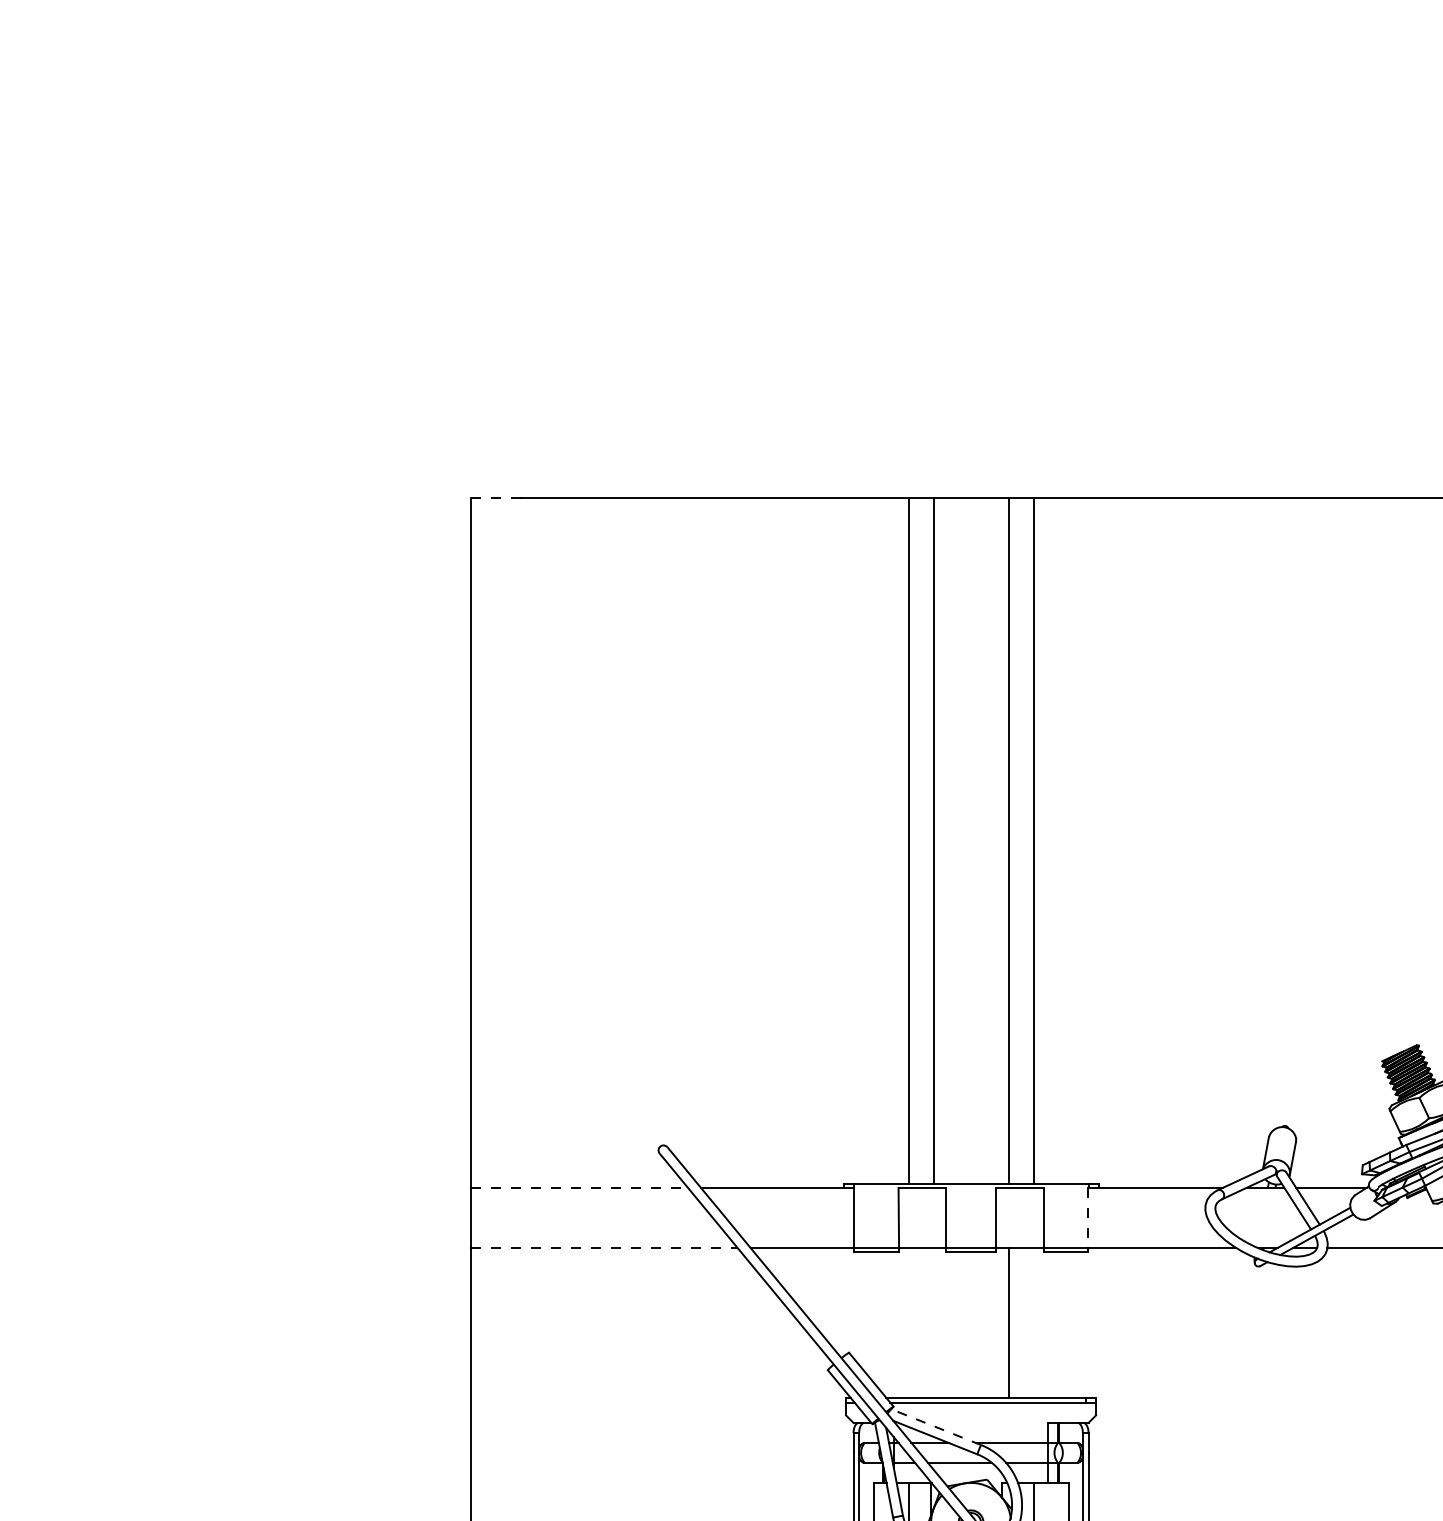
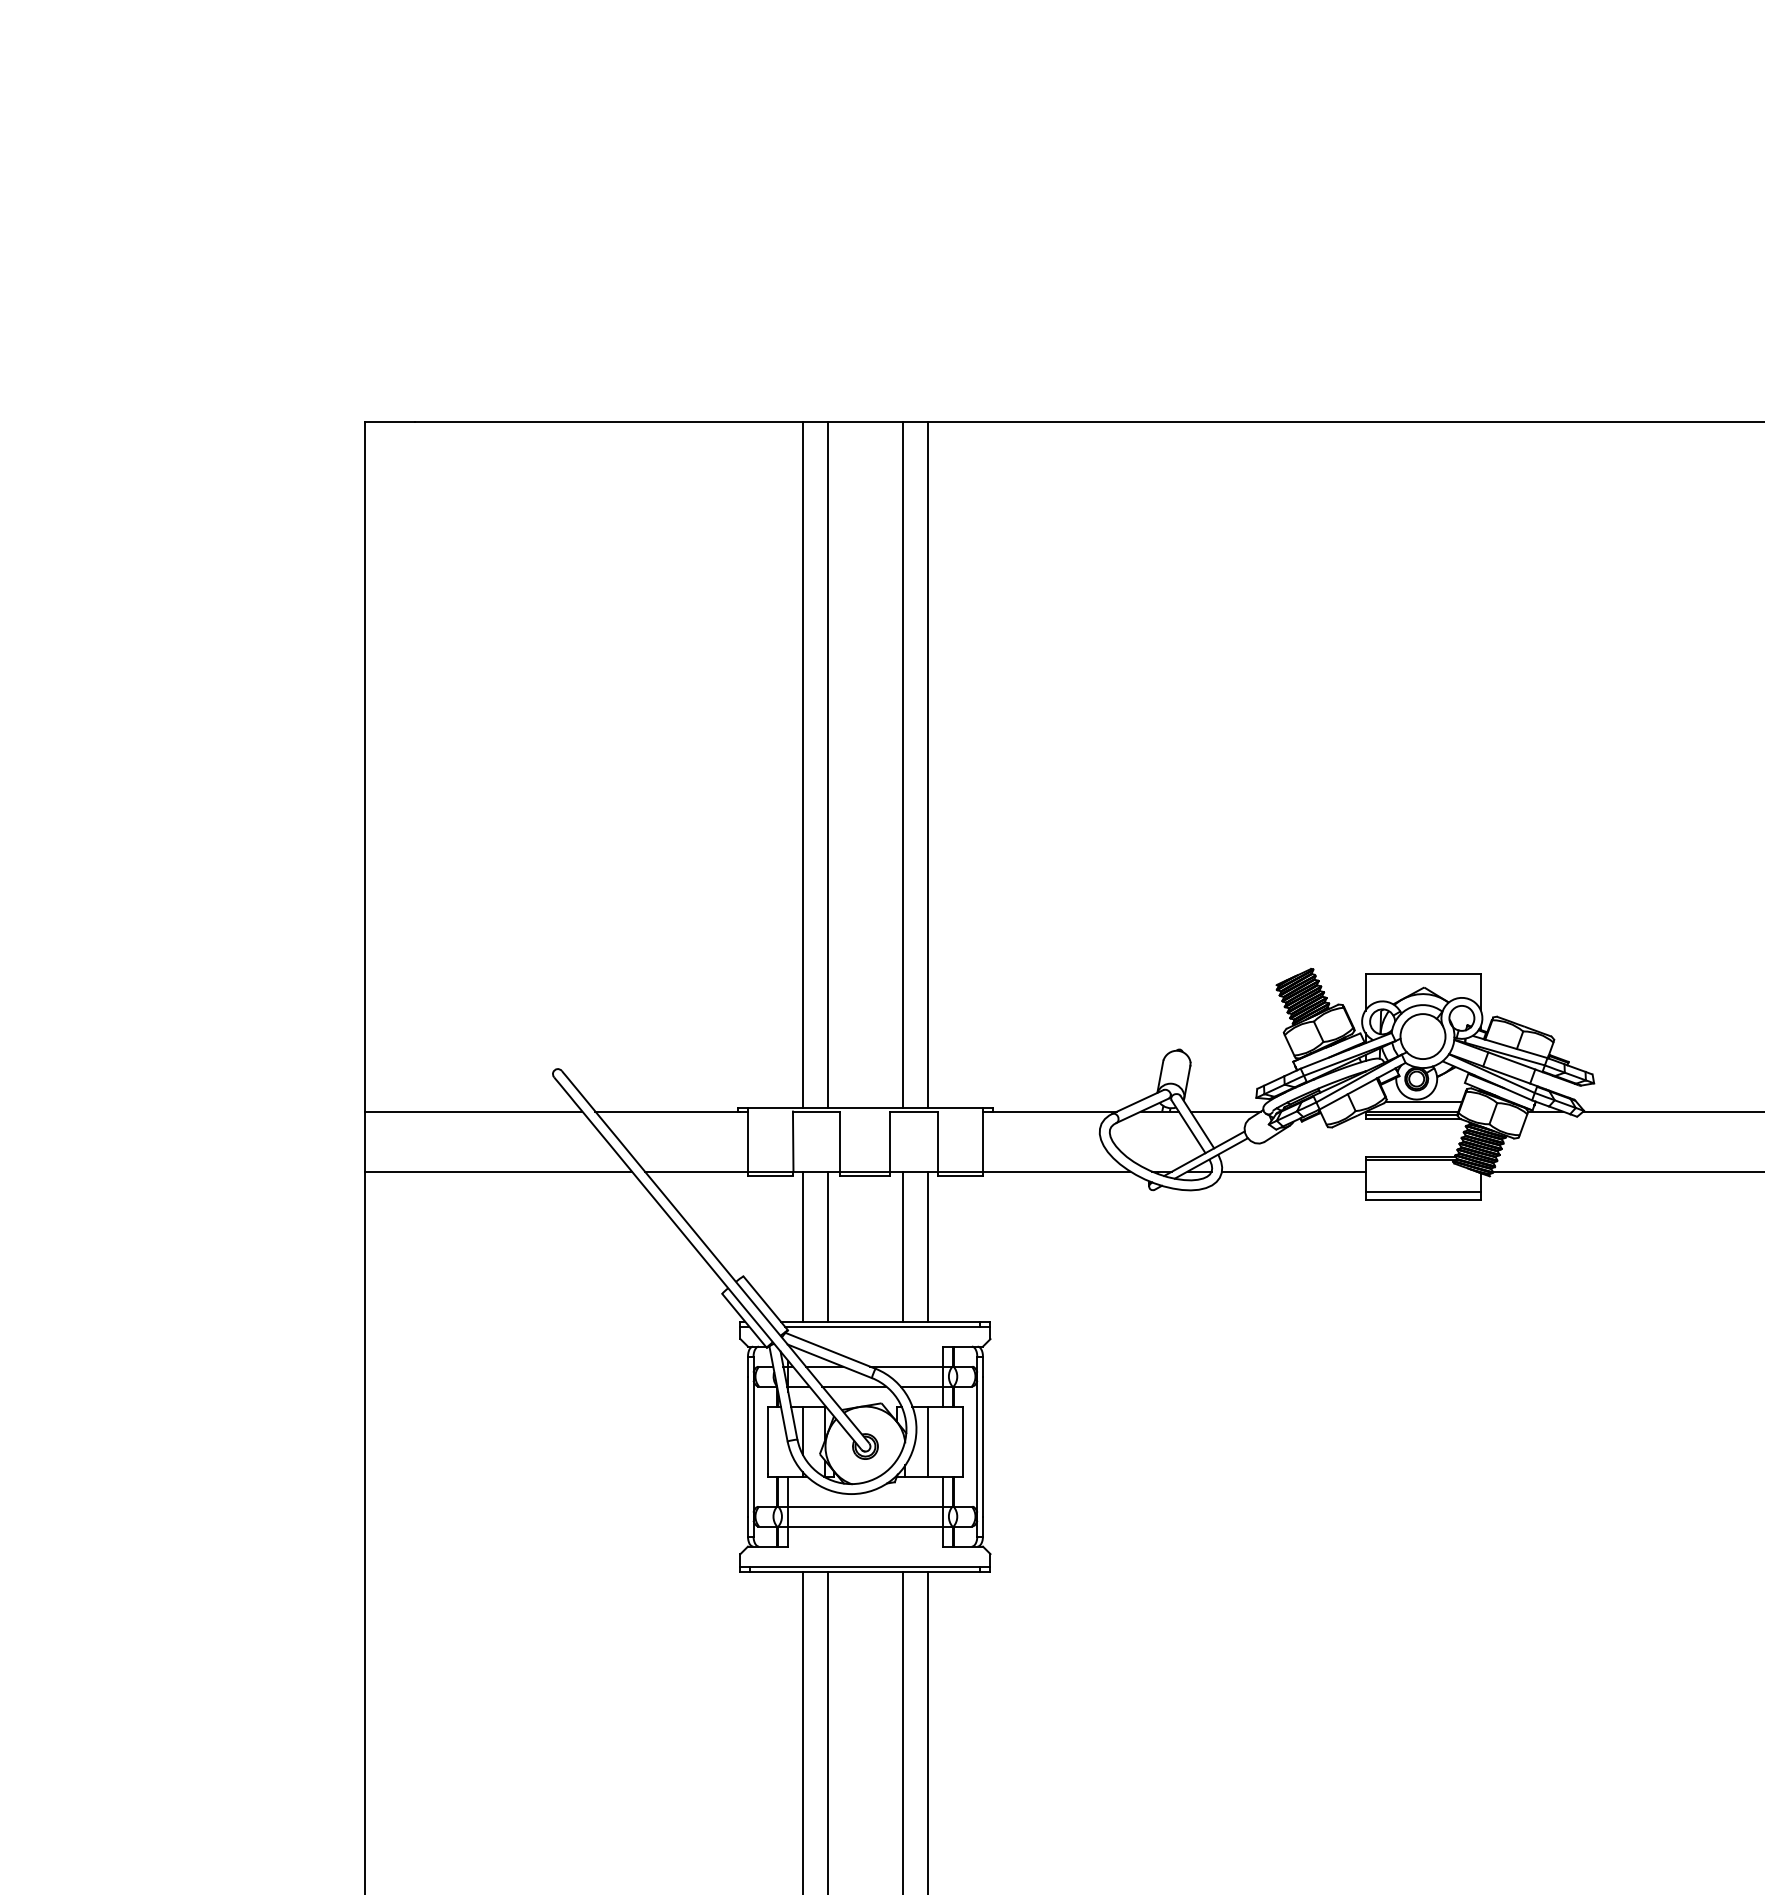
line: (495, 497) -> (389, 421), dashed -> solid
line: (579, 1187) -> (473, 1111), dashed -> solid
line: (1088, 1218) -> (982, 1142), dashed -> solid
line: (605, 1247) -> (499, 1171), dashed -> solid
line: (908, 1322) -> (802, 1246), added
line: (933, 1322) -> (827, 1246), added
line: (1033, 1322) -> (927, 1246), added
line: (936, 1426) -> (830, 1350), dashed -> solid

